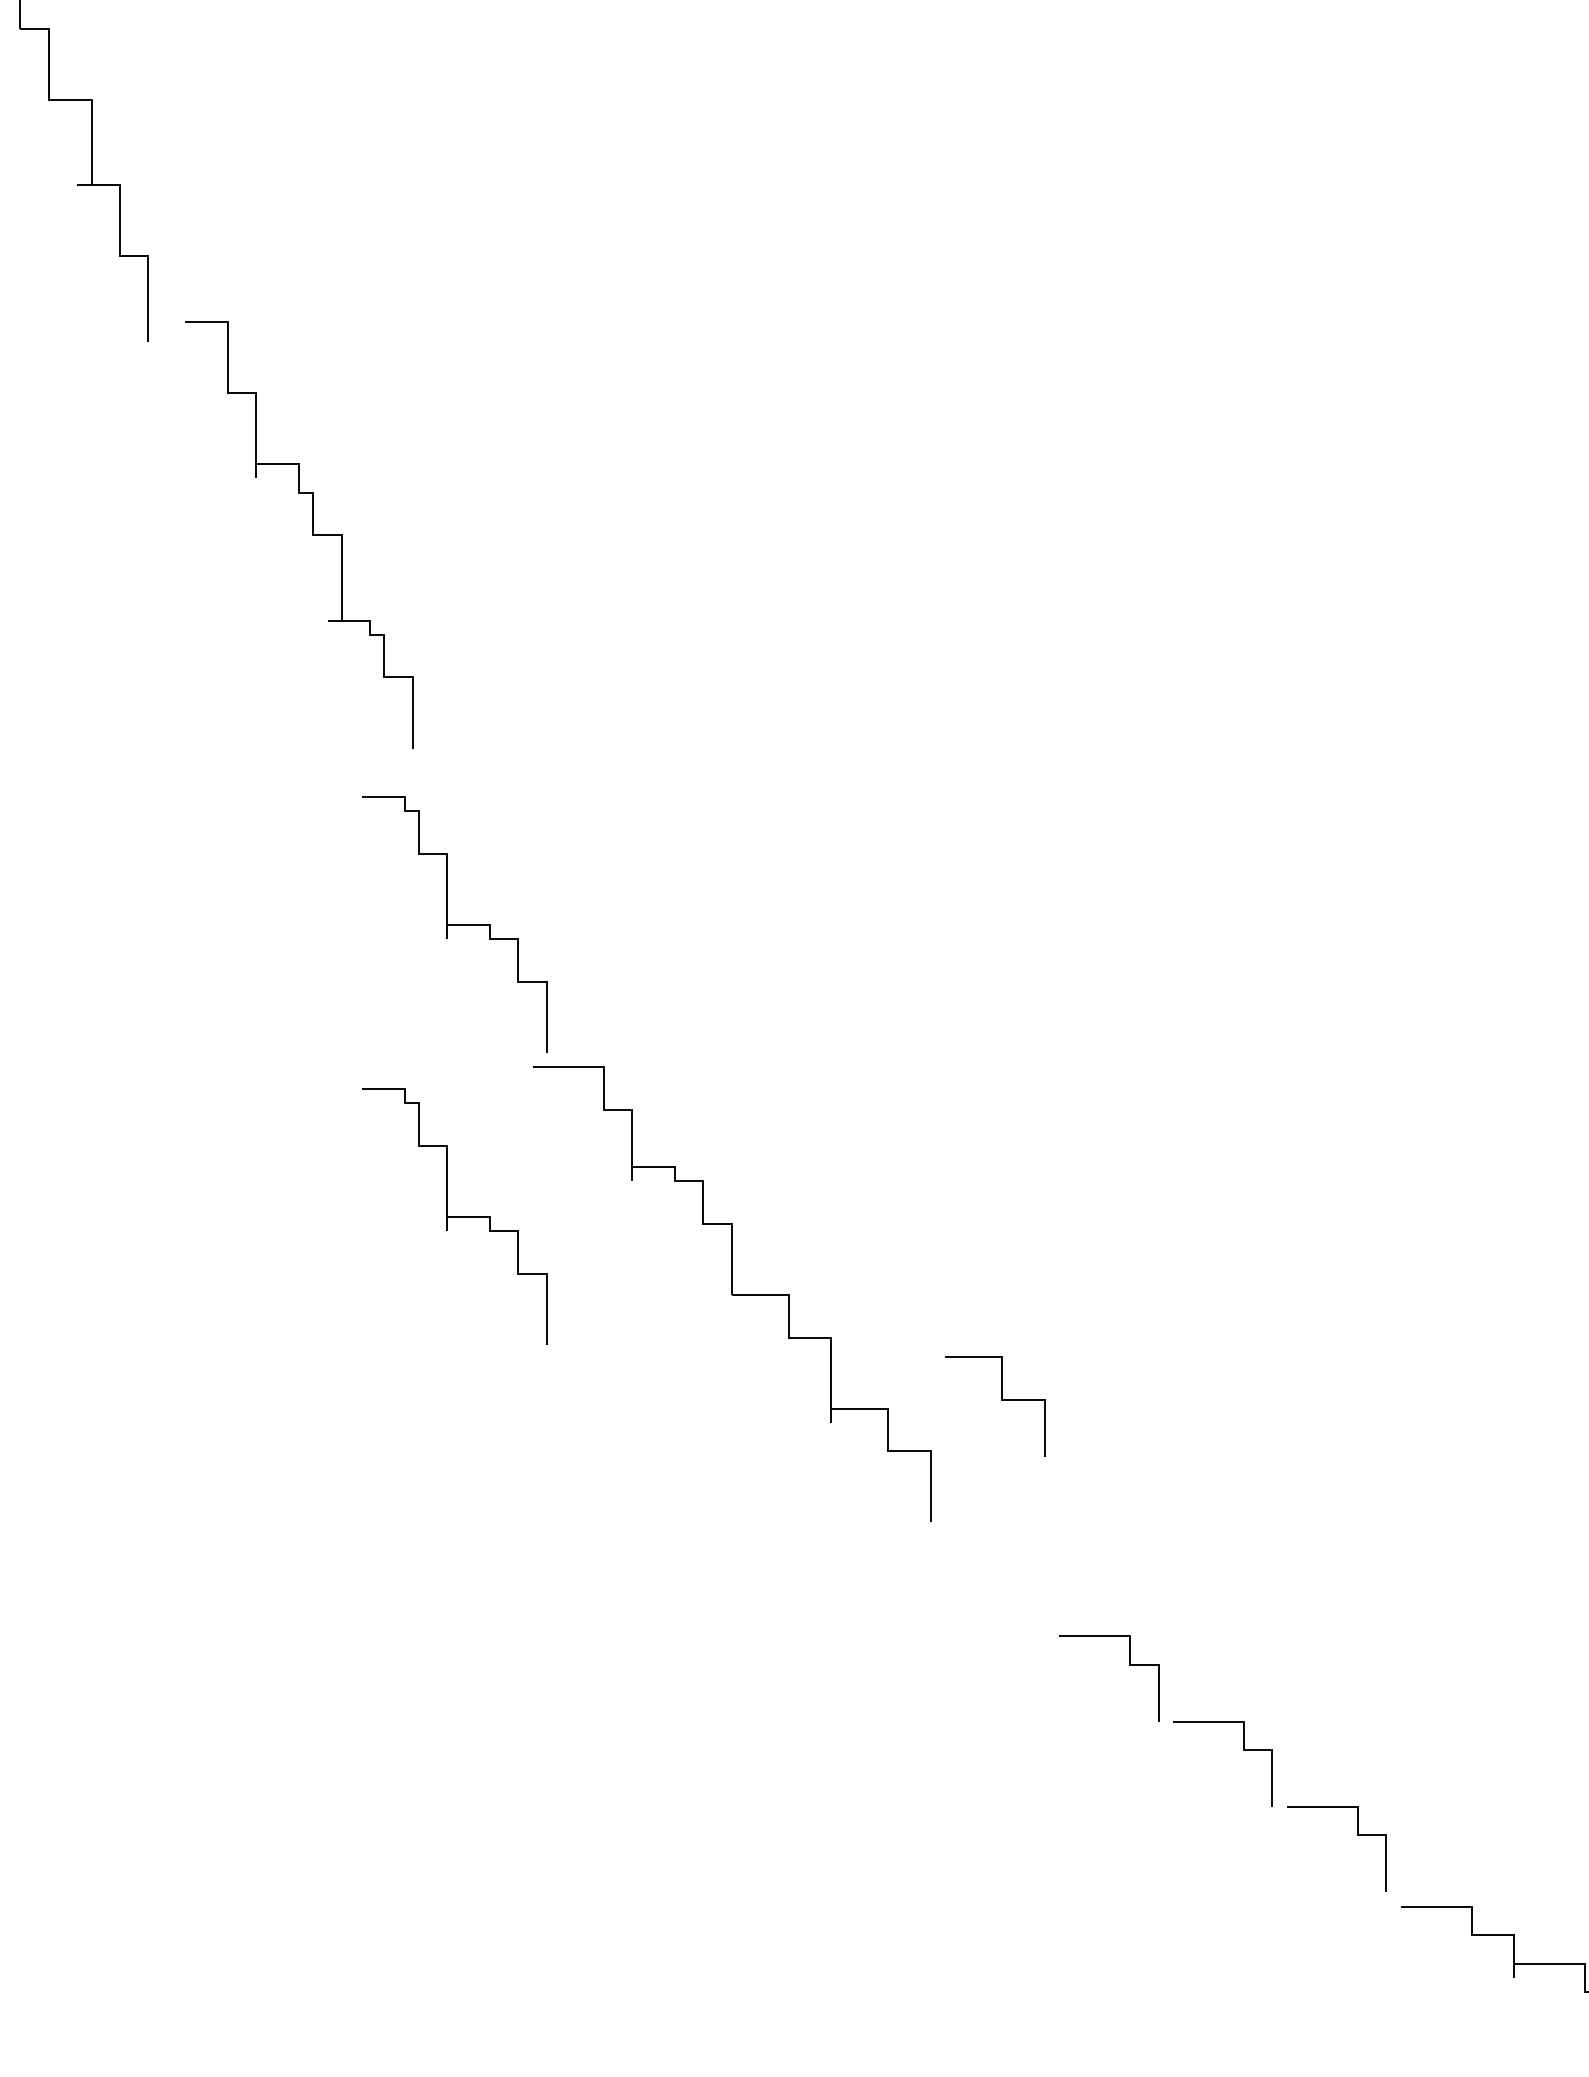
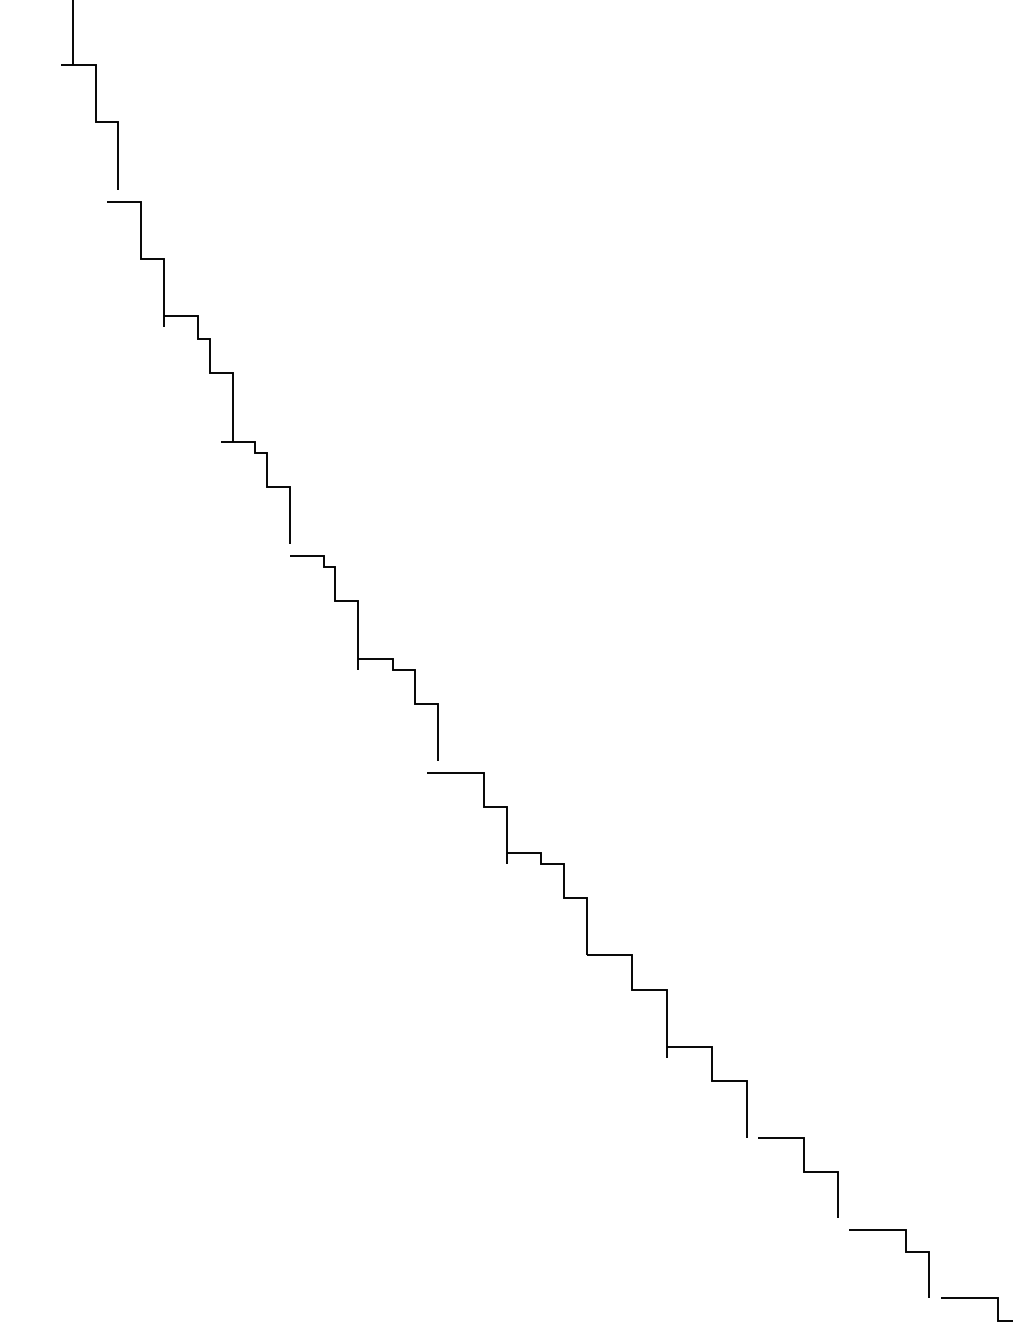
part: (312, 534) -> (209, 372), moved
part: (454, 1216) -> (364, 892), removed
curve: (1001, 1400) -> (803, 1172), moved

